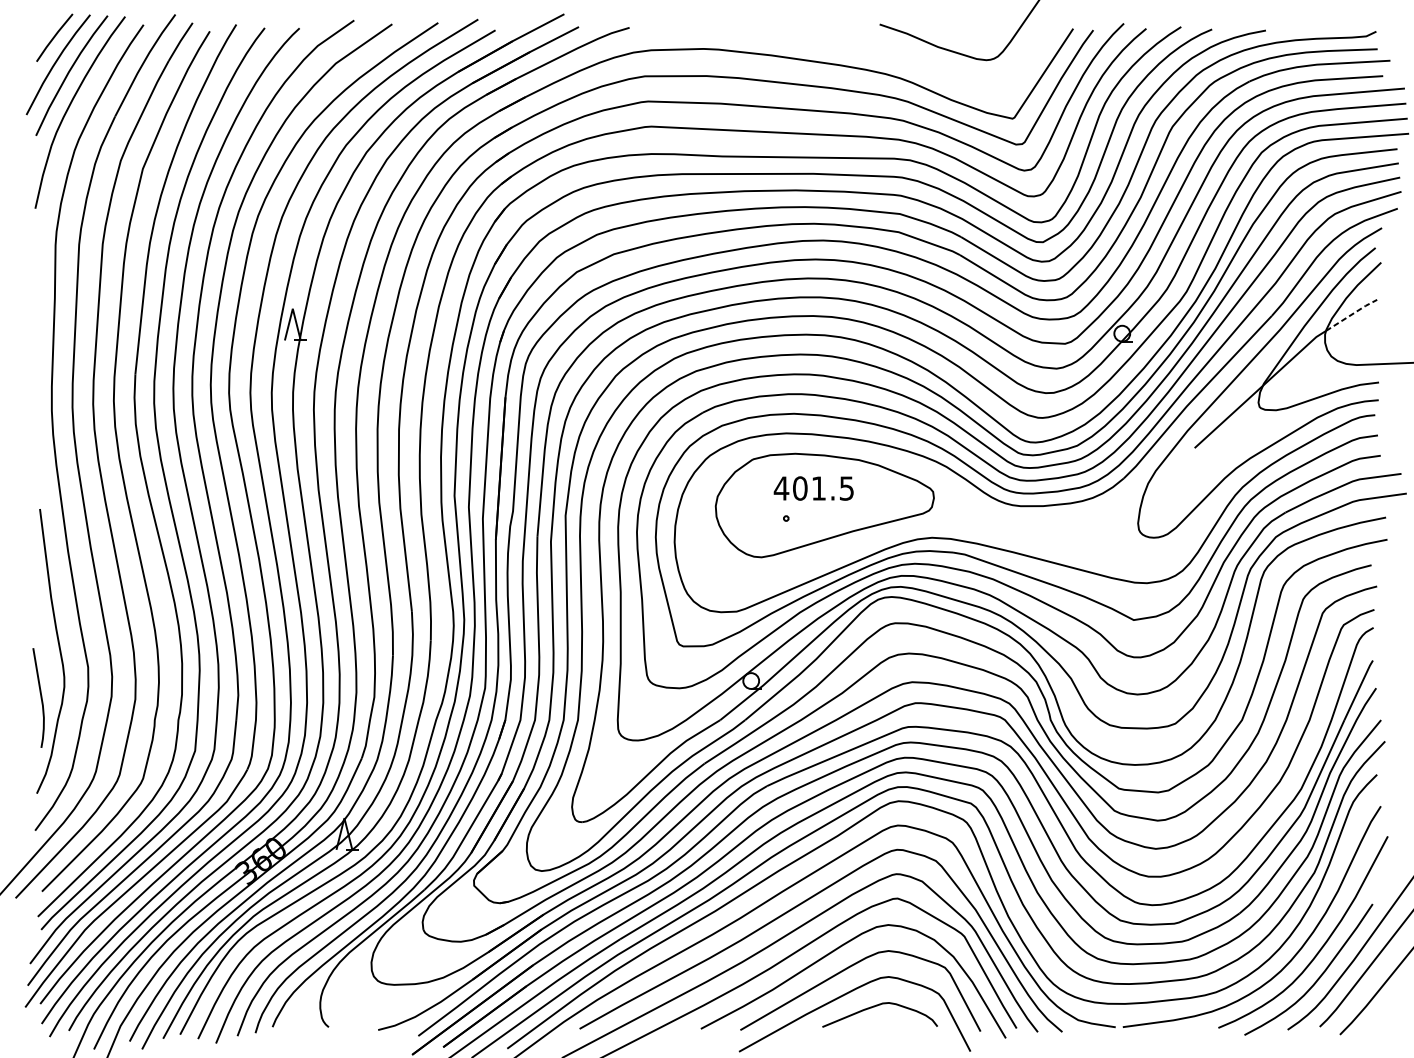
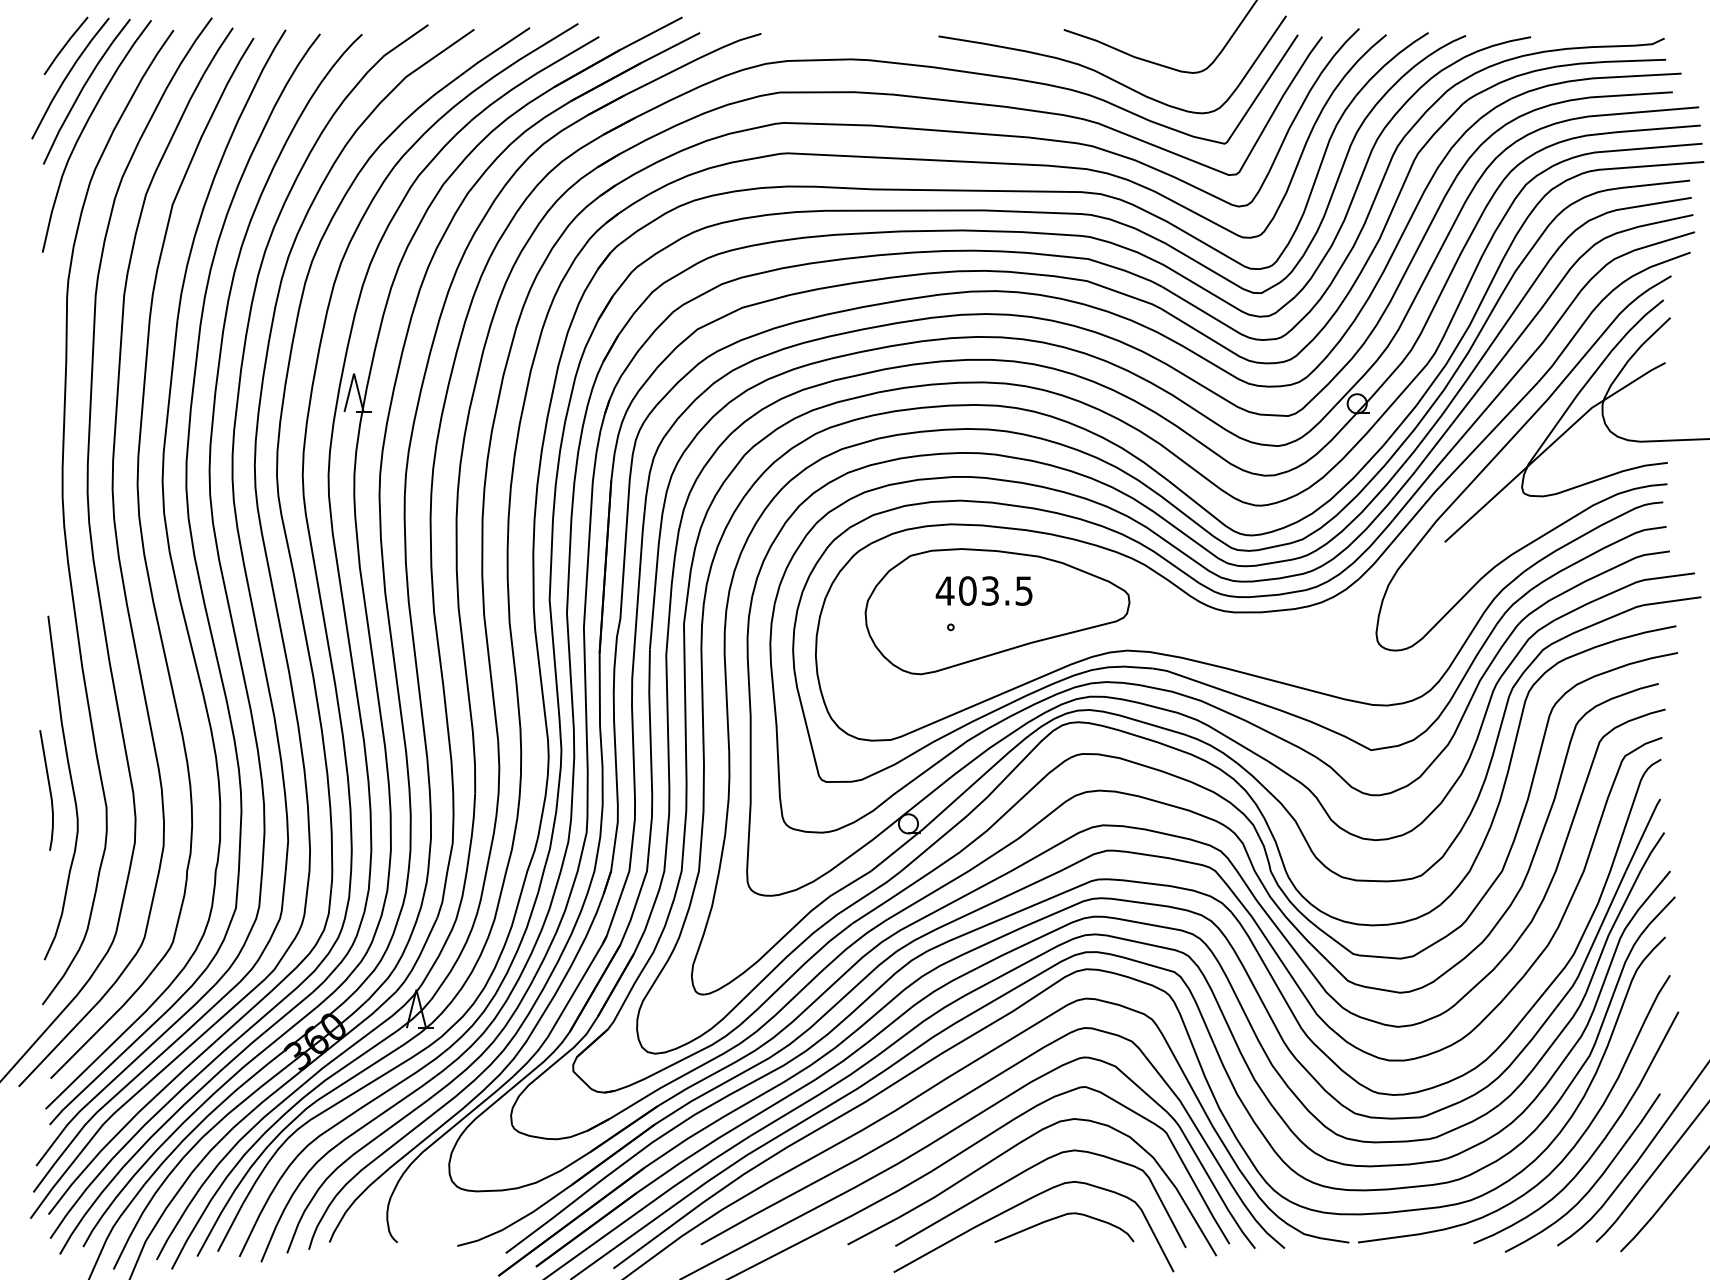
curve: (914, 62) -> (1106, 75), added
line: (1351, 314) -> (1634, 380), dashed -> solid
text: (818, 488) -> (989, 590), 401.5 -> 403.5
curve: (41, 698) -> (49, 790), moved

